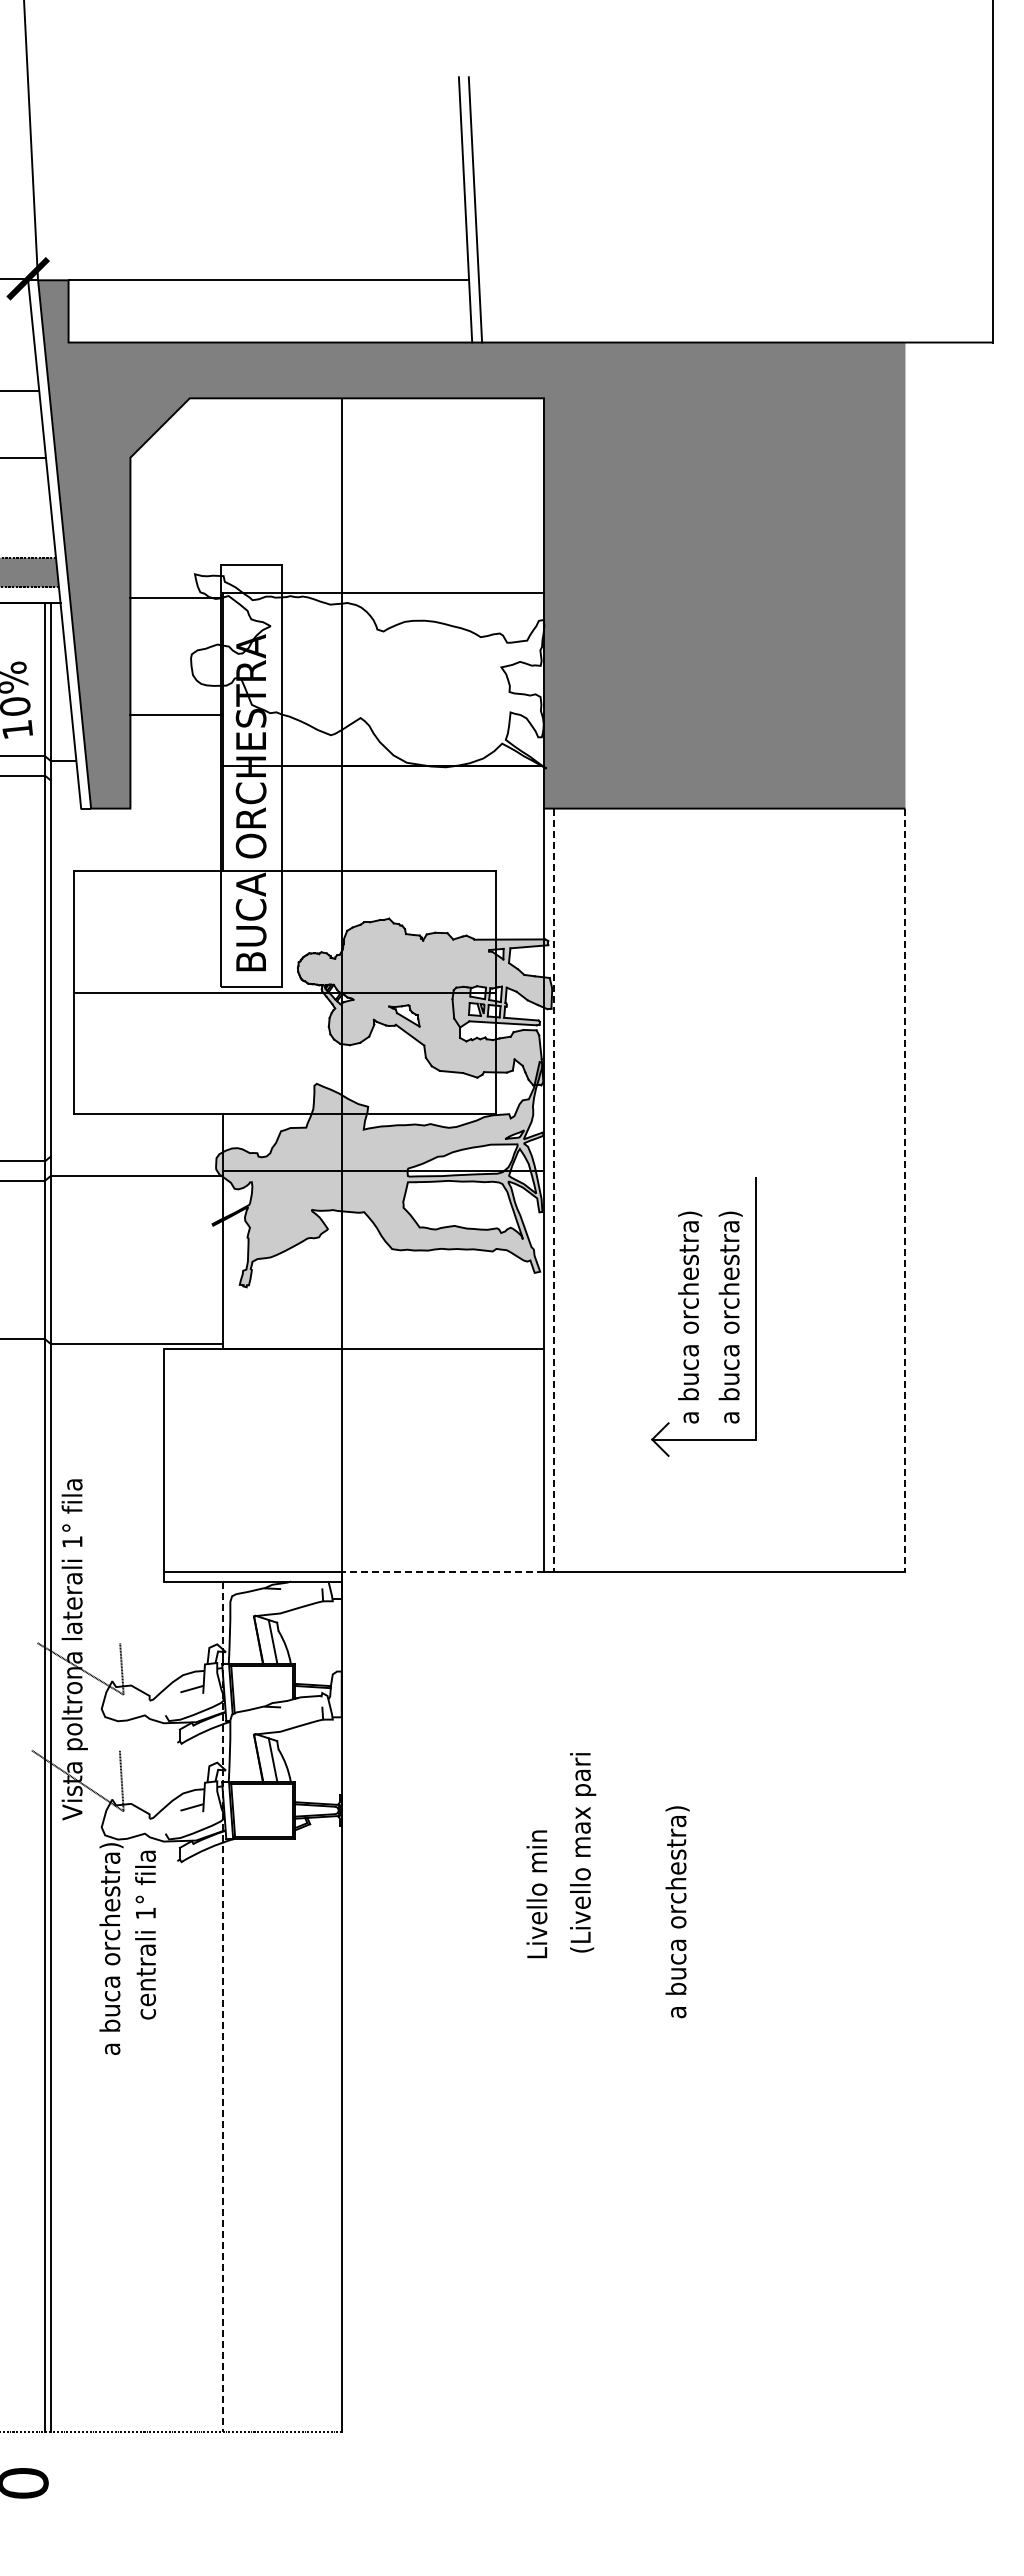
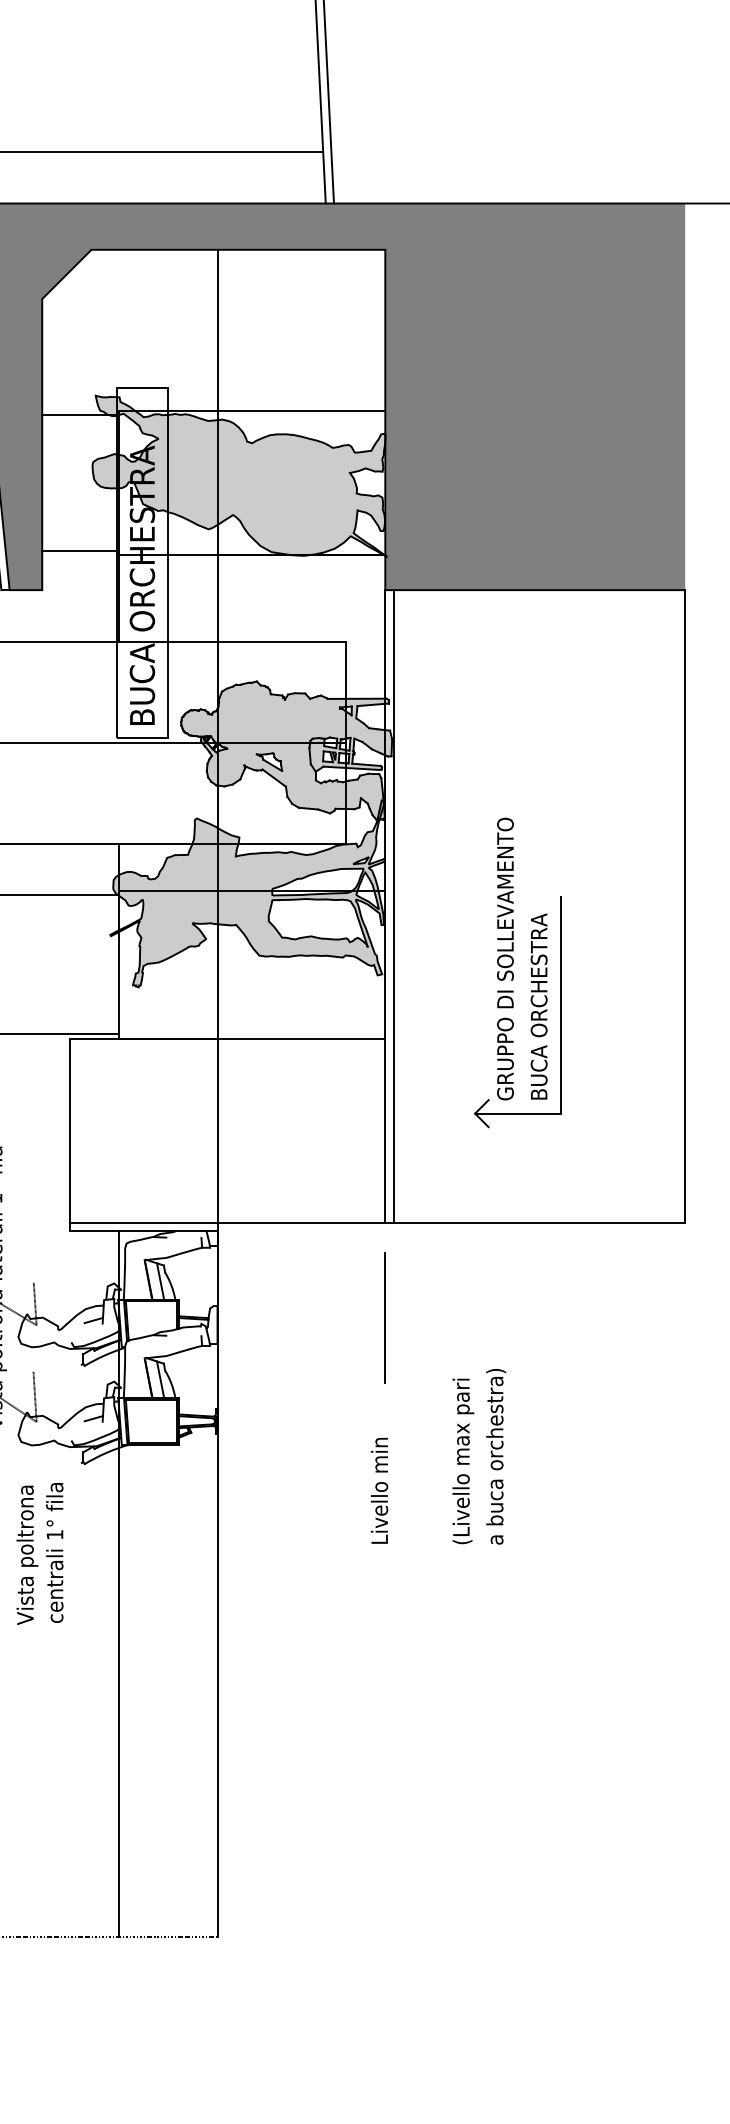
fill: (368, 671) -> (239, 476), added
line: (176, 715) -> (80, 551), moved
line: (553, 1190) -> (393, 906), dashed -> solid
line: (905, 1190) -> (685, 906), dashed -> solid
text: (690, 1253) -> (506, 959), a buca orchestra) -> GRUPPO DI SOLLEVAMENTO
text: (730, 1310) -> (540, 1006), a buca orchestra) -> BUCA ORCHESTRA
line: (442, 1571) -> (301, 1223), dashed -> solid
line: (543, 1685) -> (384, 1317), added
text: (583, 1852) -> (463, 1461), moved
text: (677, 1912) -> (496, 1457), moved
text: (145, 1934) -> (54, 1552), moved
text: (112, 1949) -> (27, 1536), a buca orchestra) -> Vista poltrona
line: (223, 2007) -> (119, 1584), dashed -> solid

